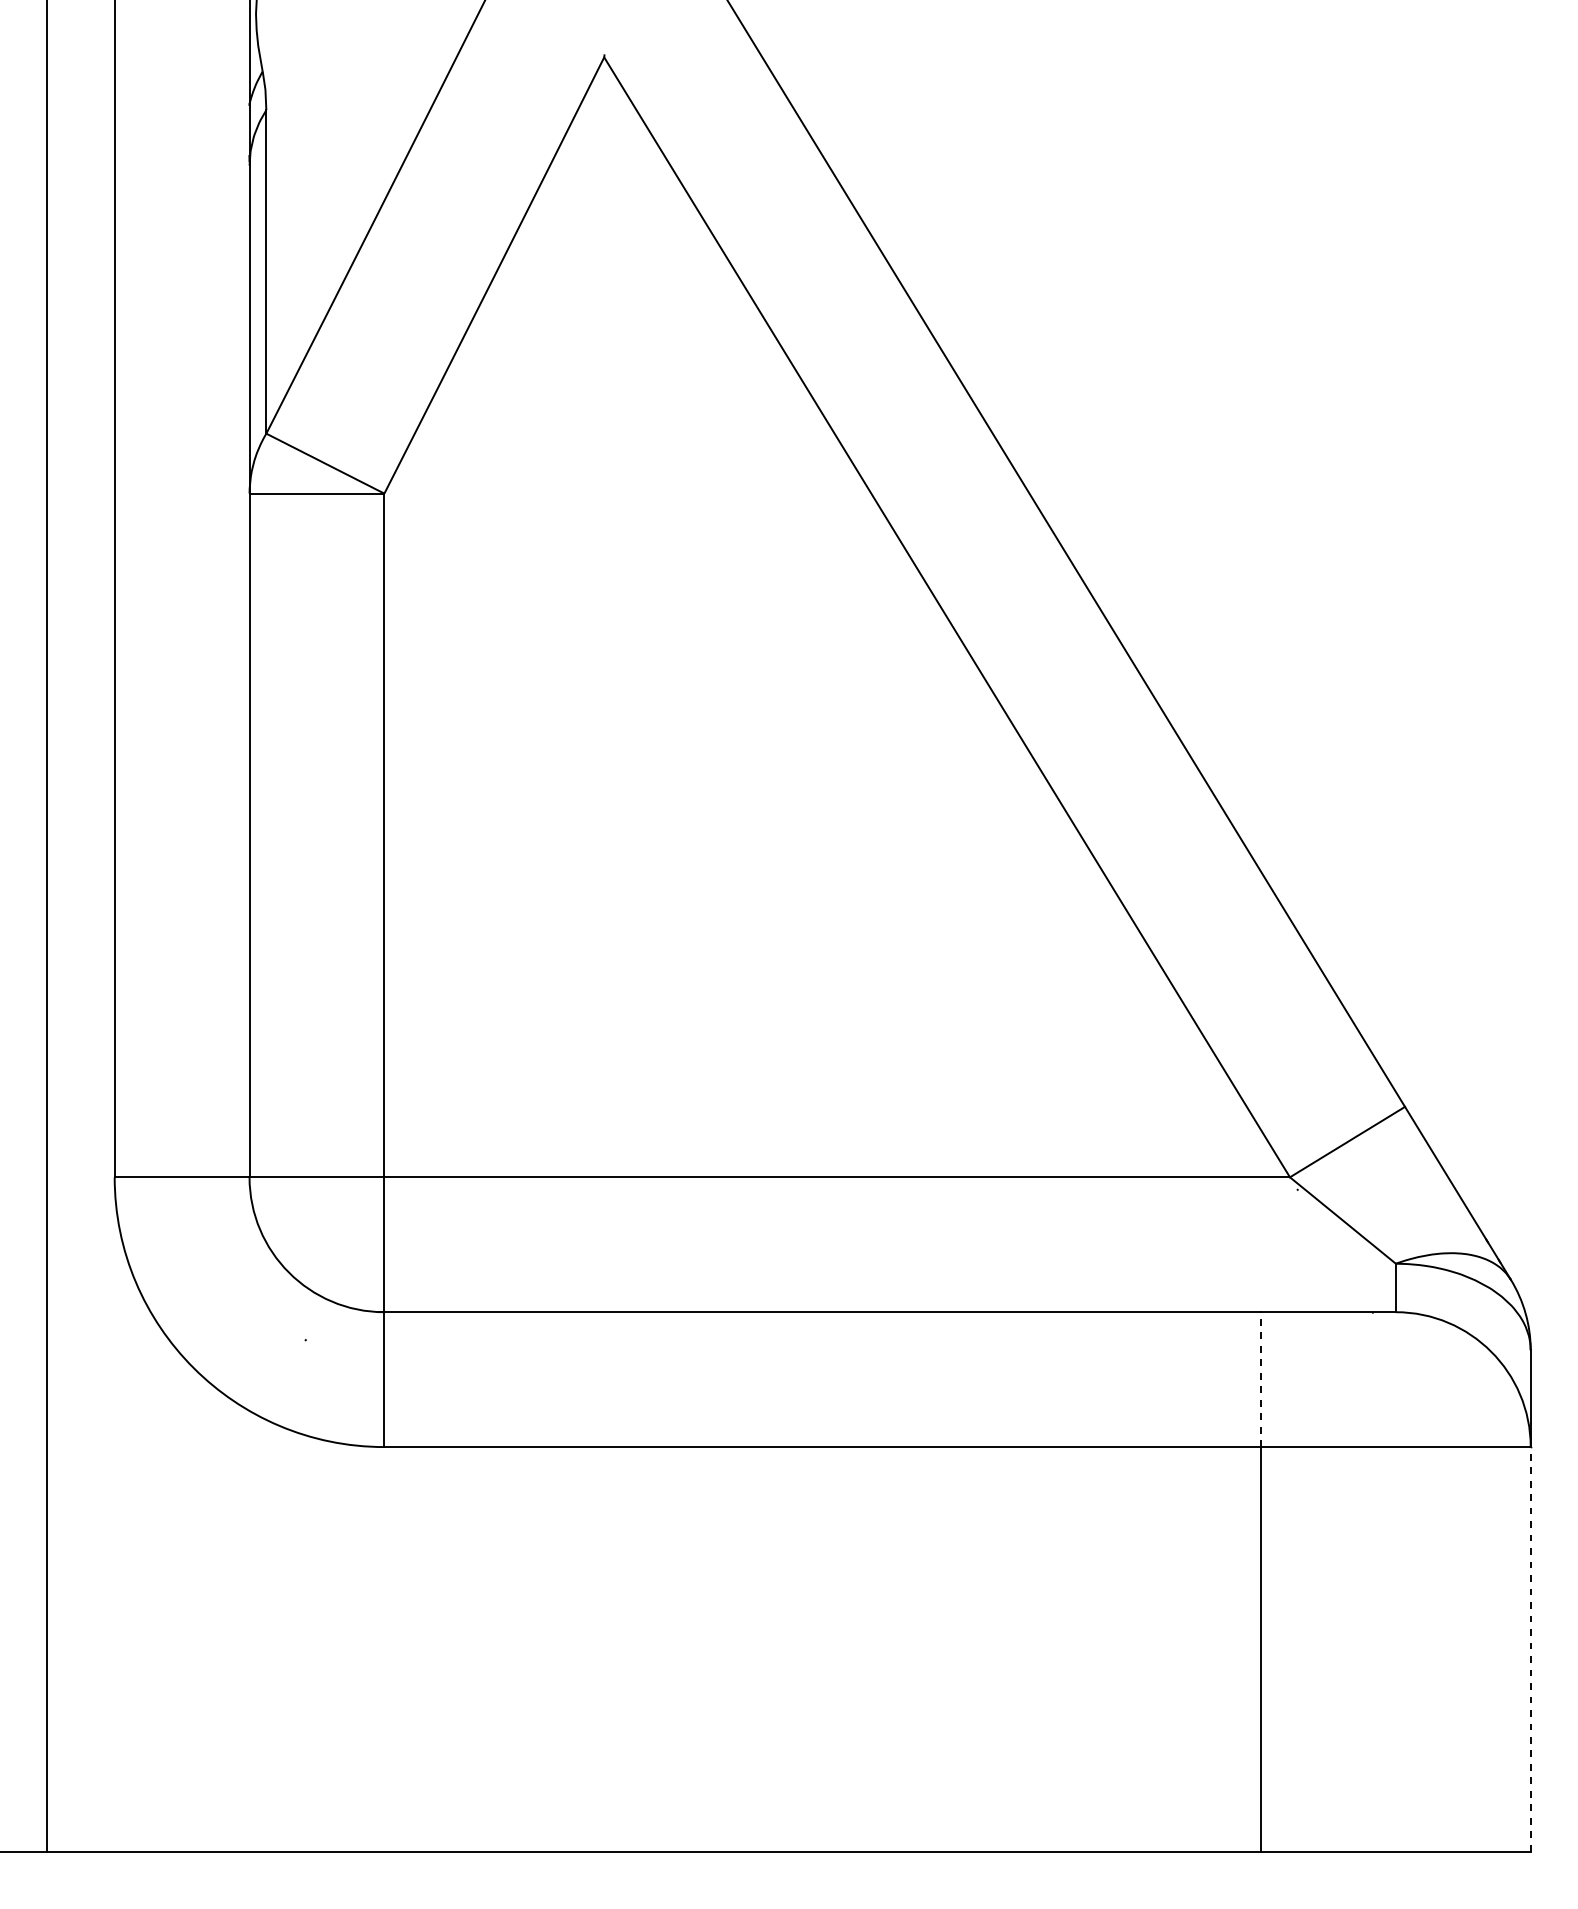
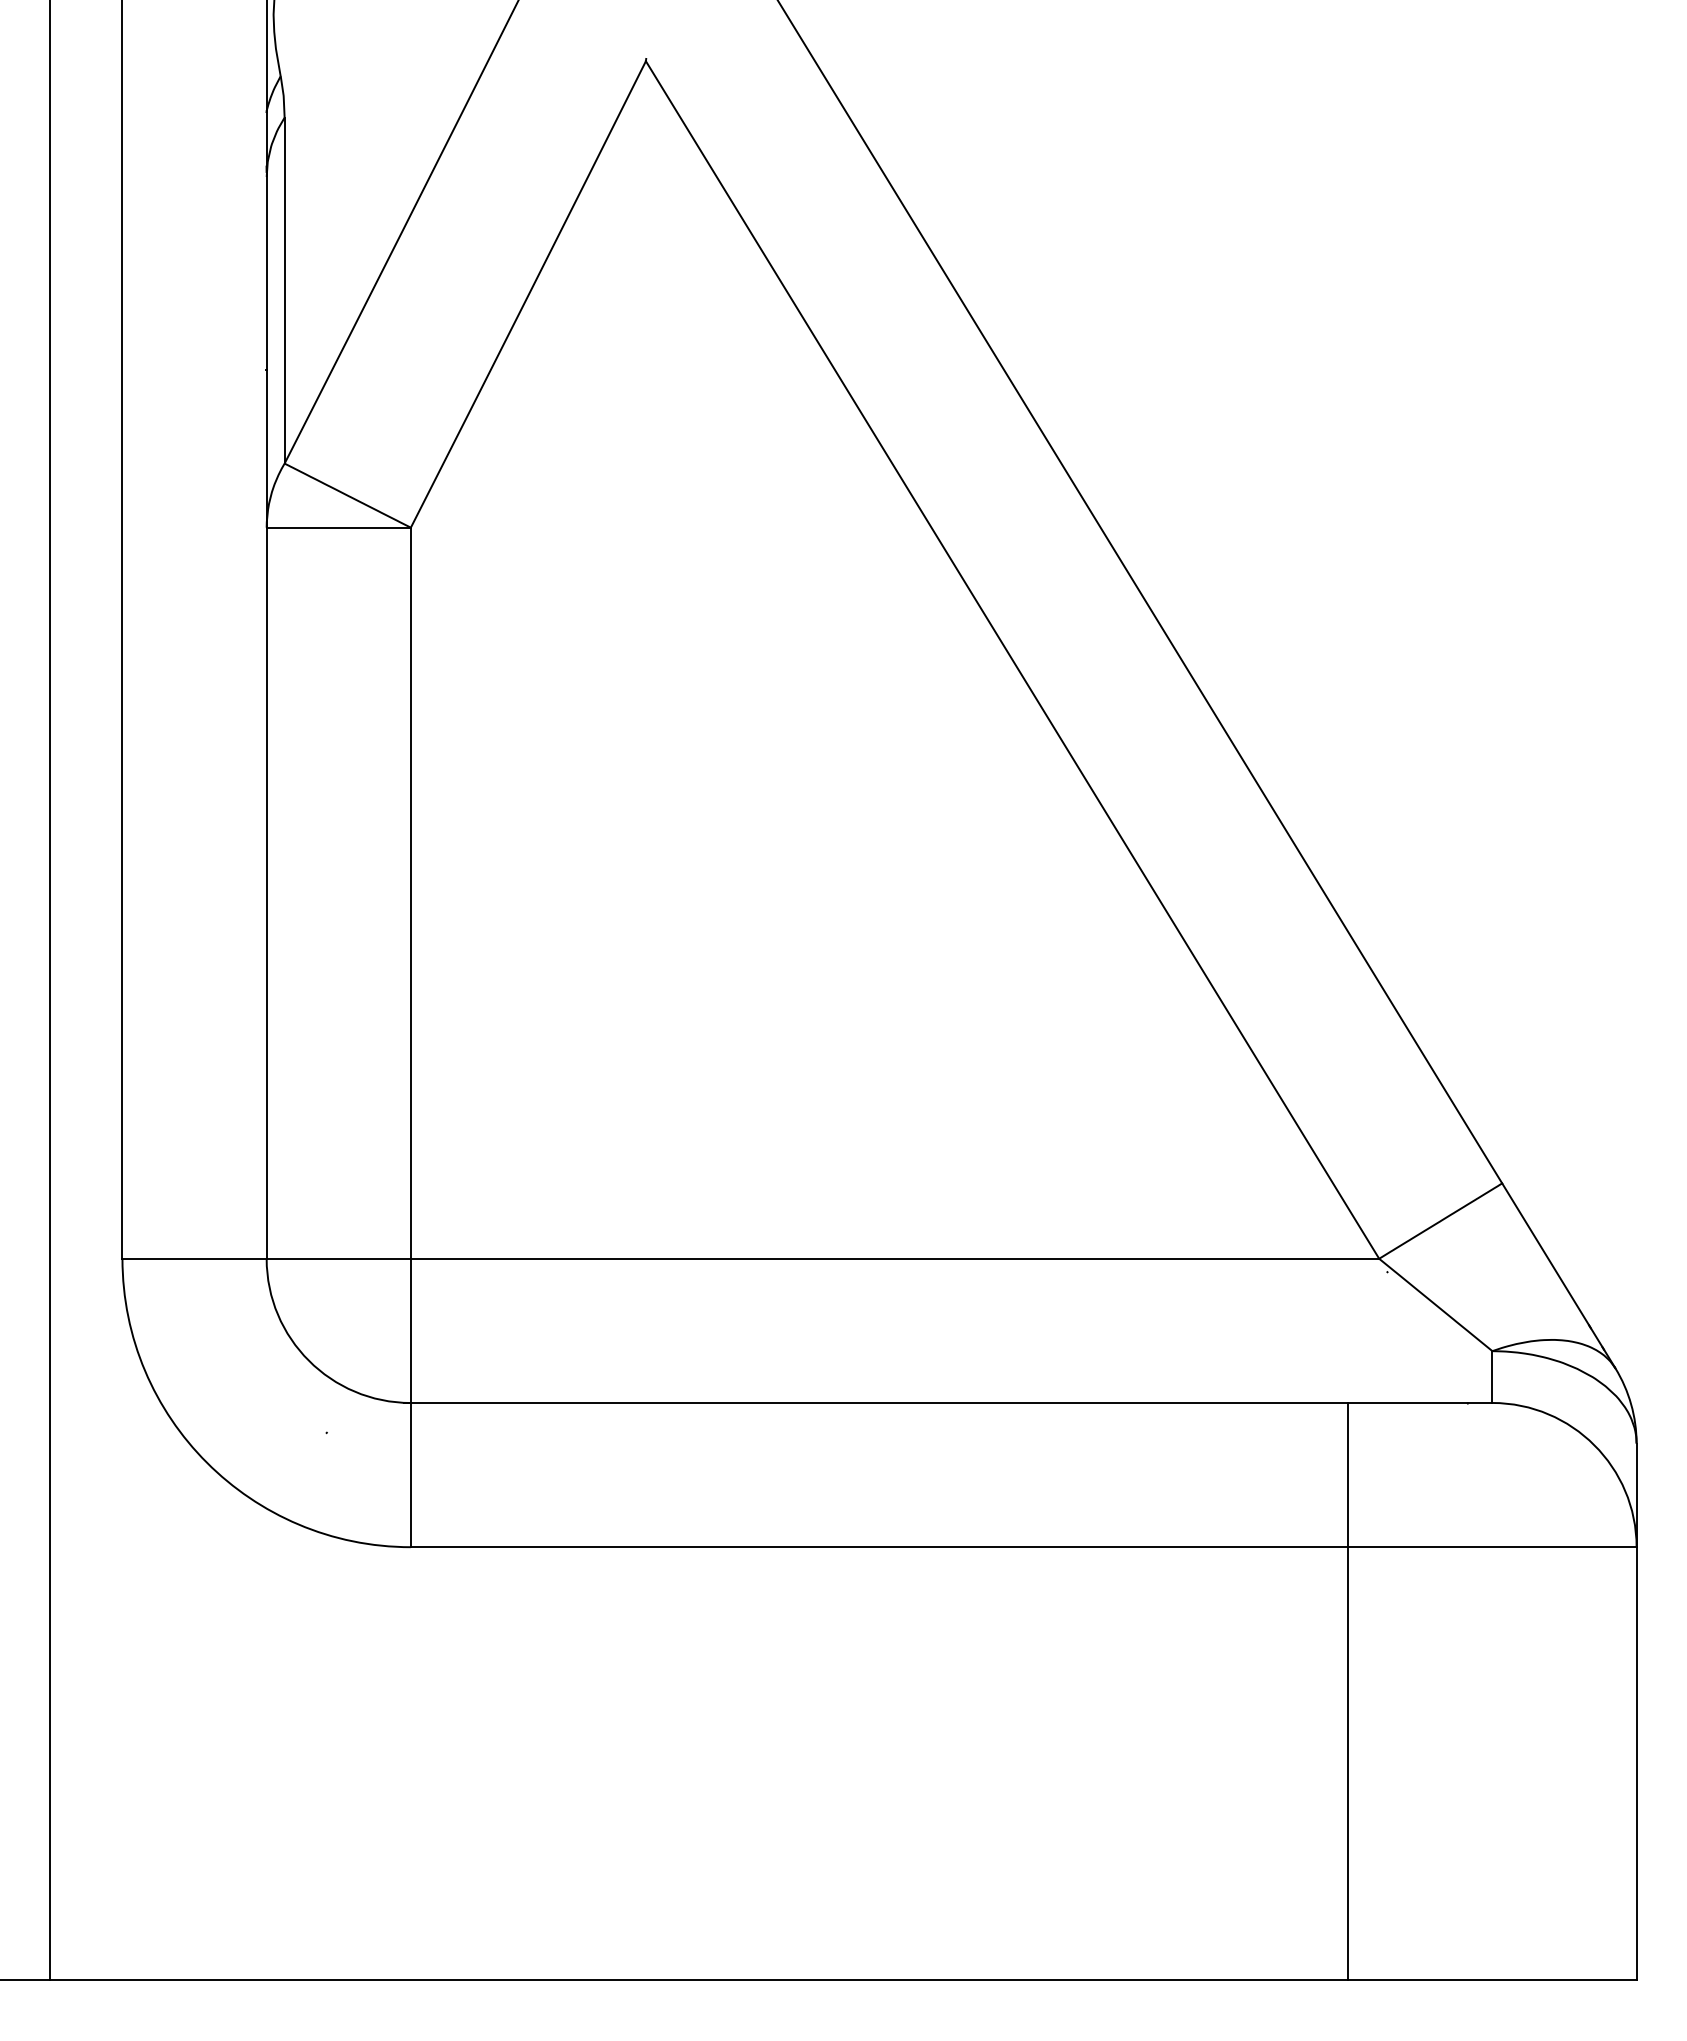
line: (1261, 1379) -> (1348, 1474), dashed -> solid
line: (1530, 1648) -> (1636, 1762), dashed -> solid

